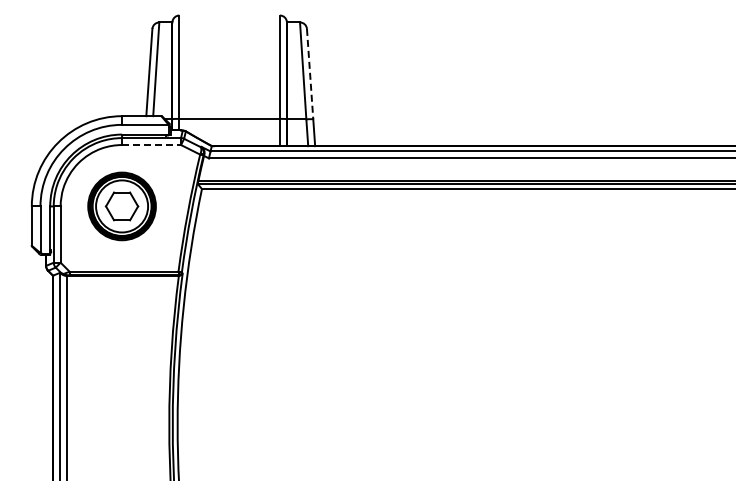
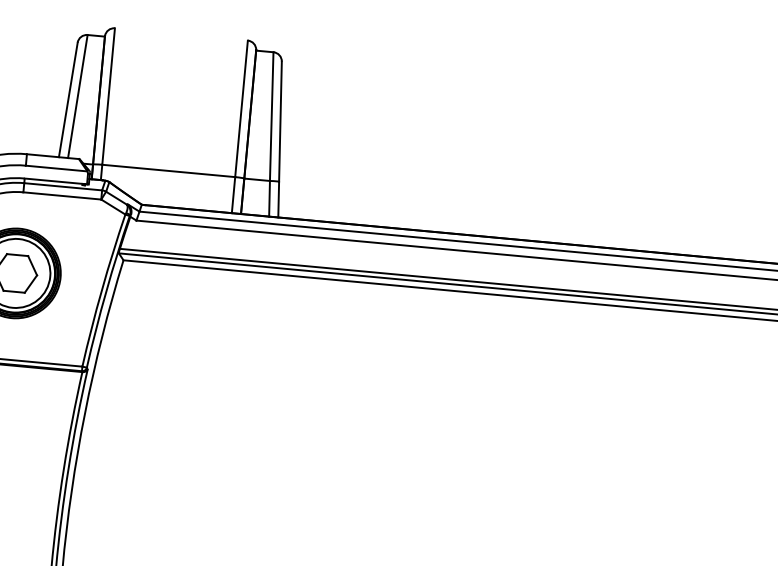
line: (310, 74) -> (280, 122), dashed -> solid
line: (152, 145) -> (63, 196), dashed -> solid

